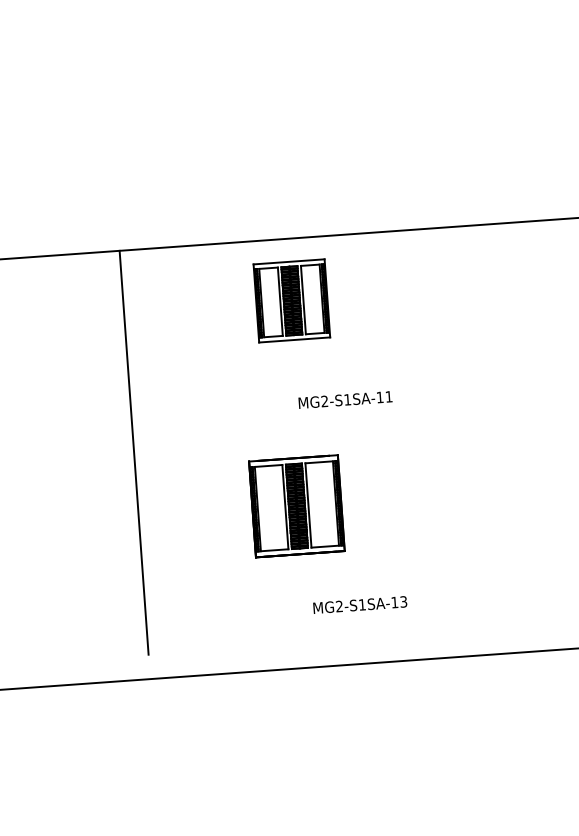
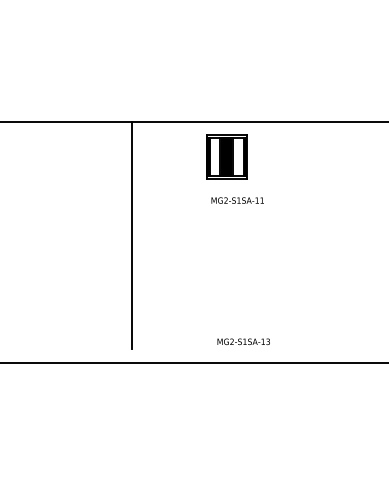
text: (345, 399) -> (237, 200), moved
part: (295, 505) -> (220, 271), removed
text: (359, 604) -> (243, 341), moved

